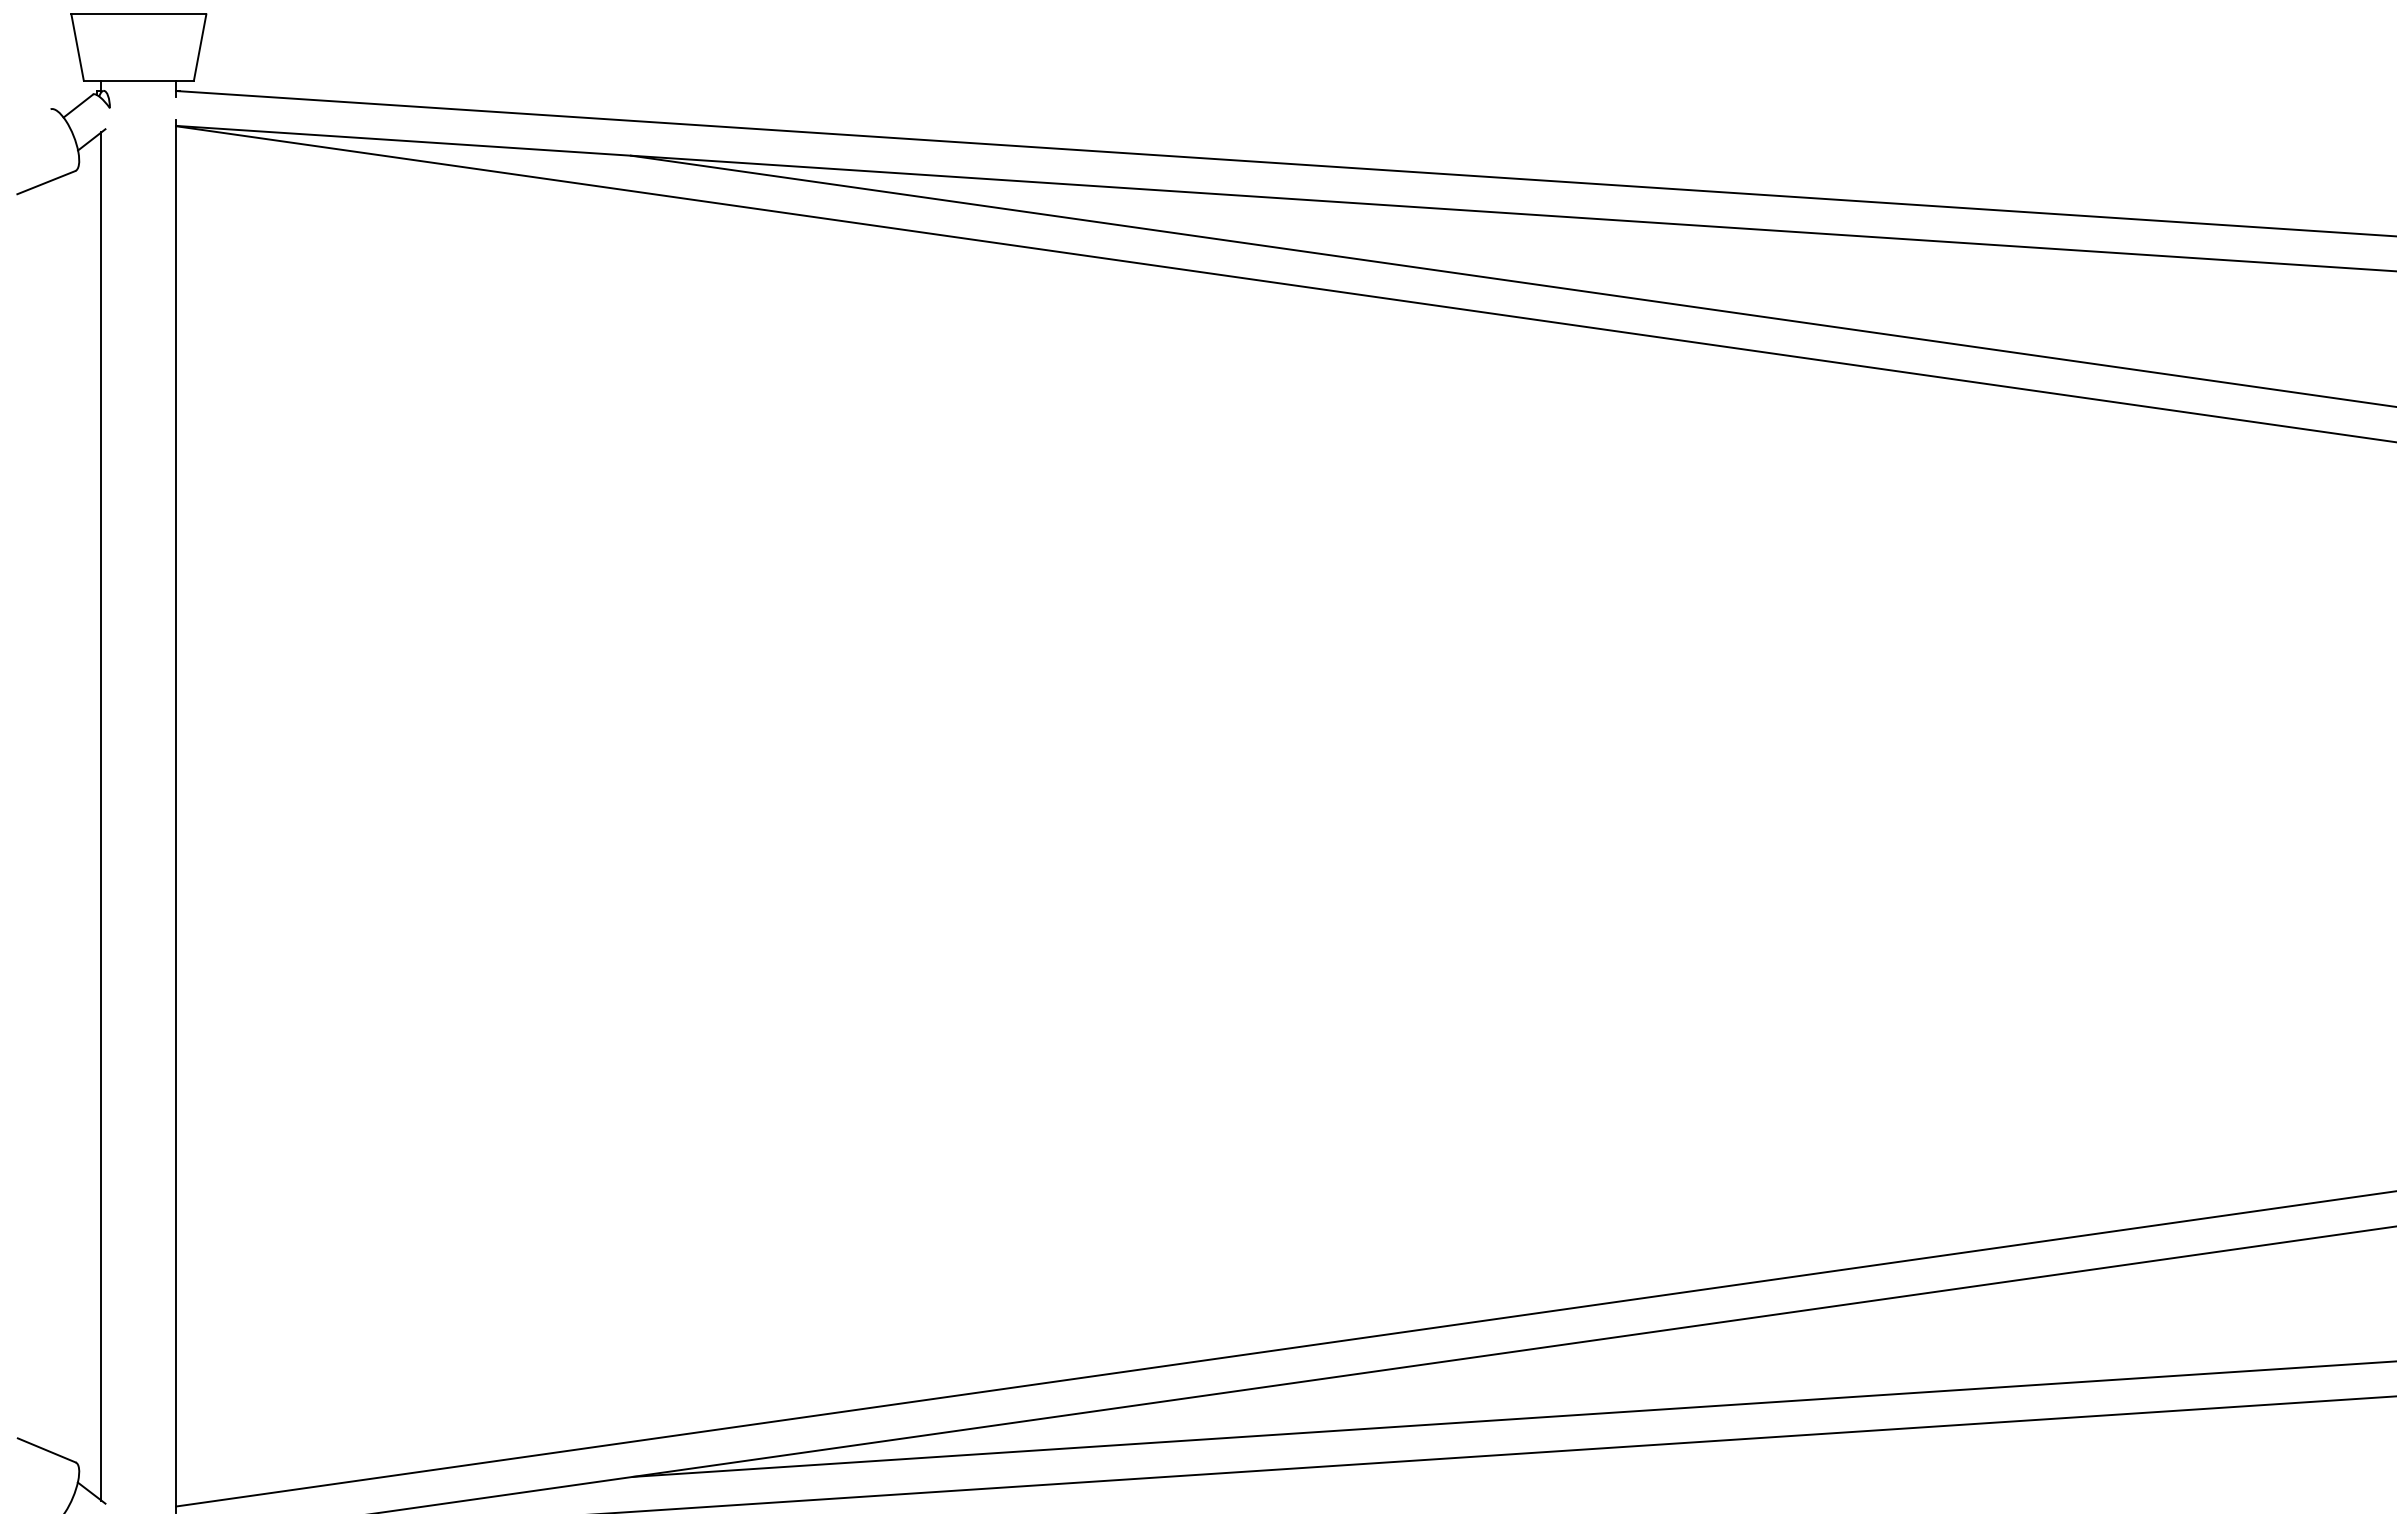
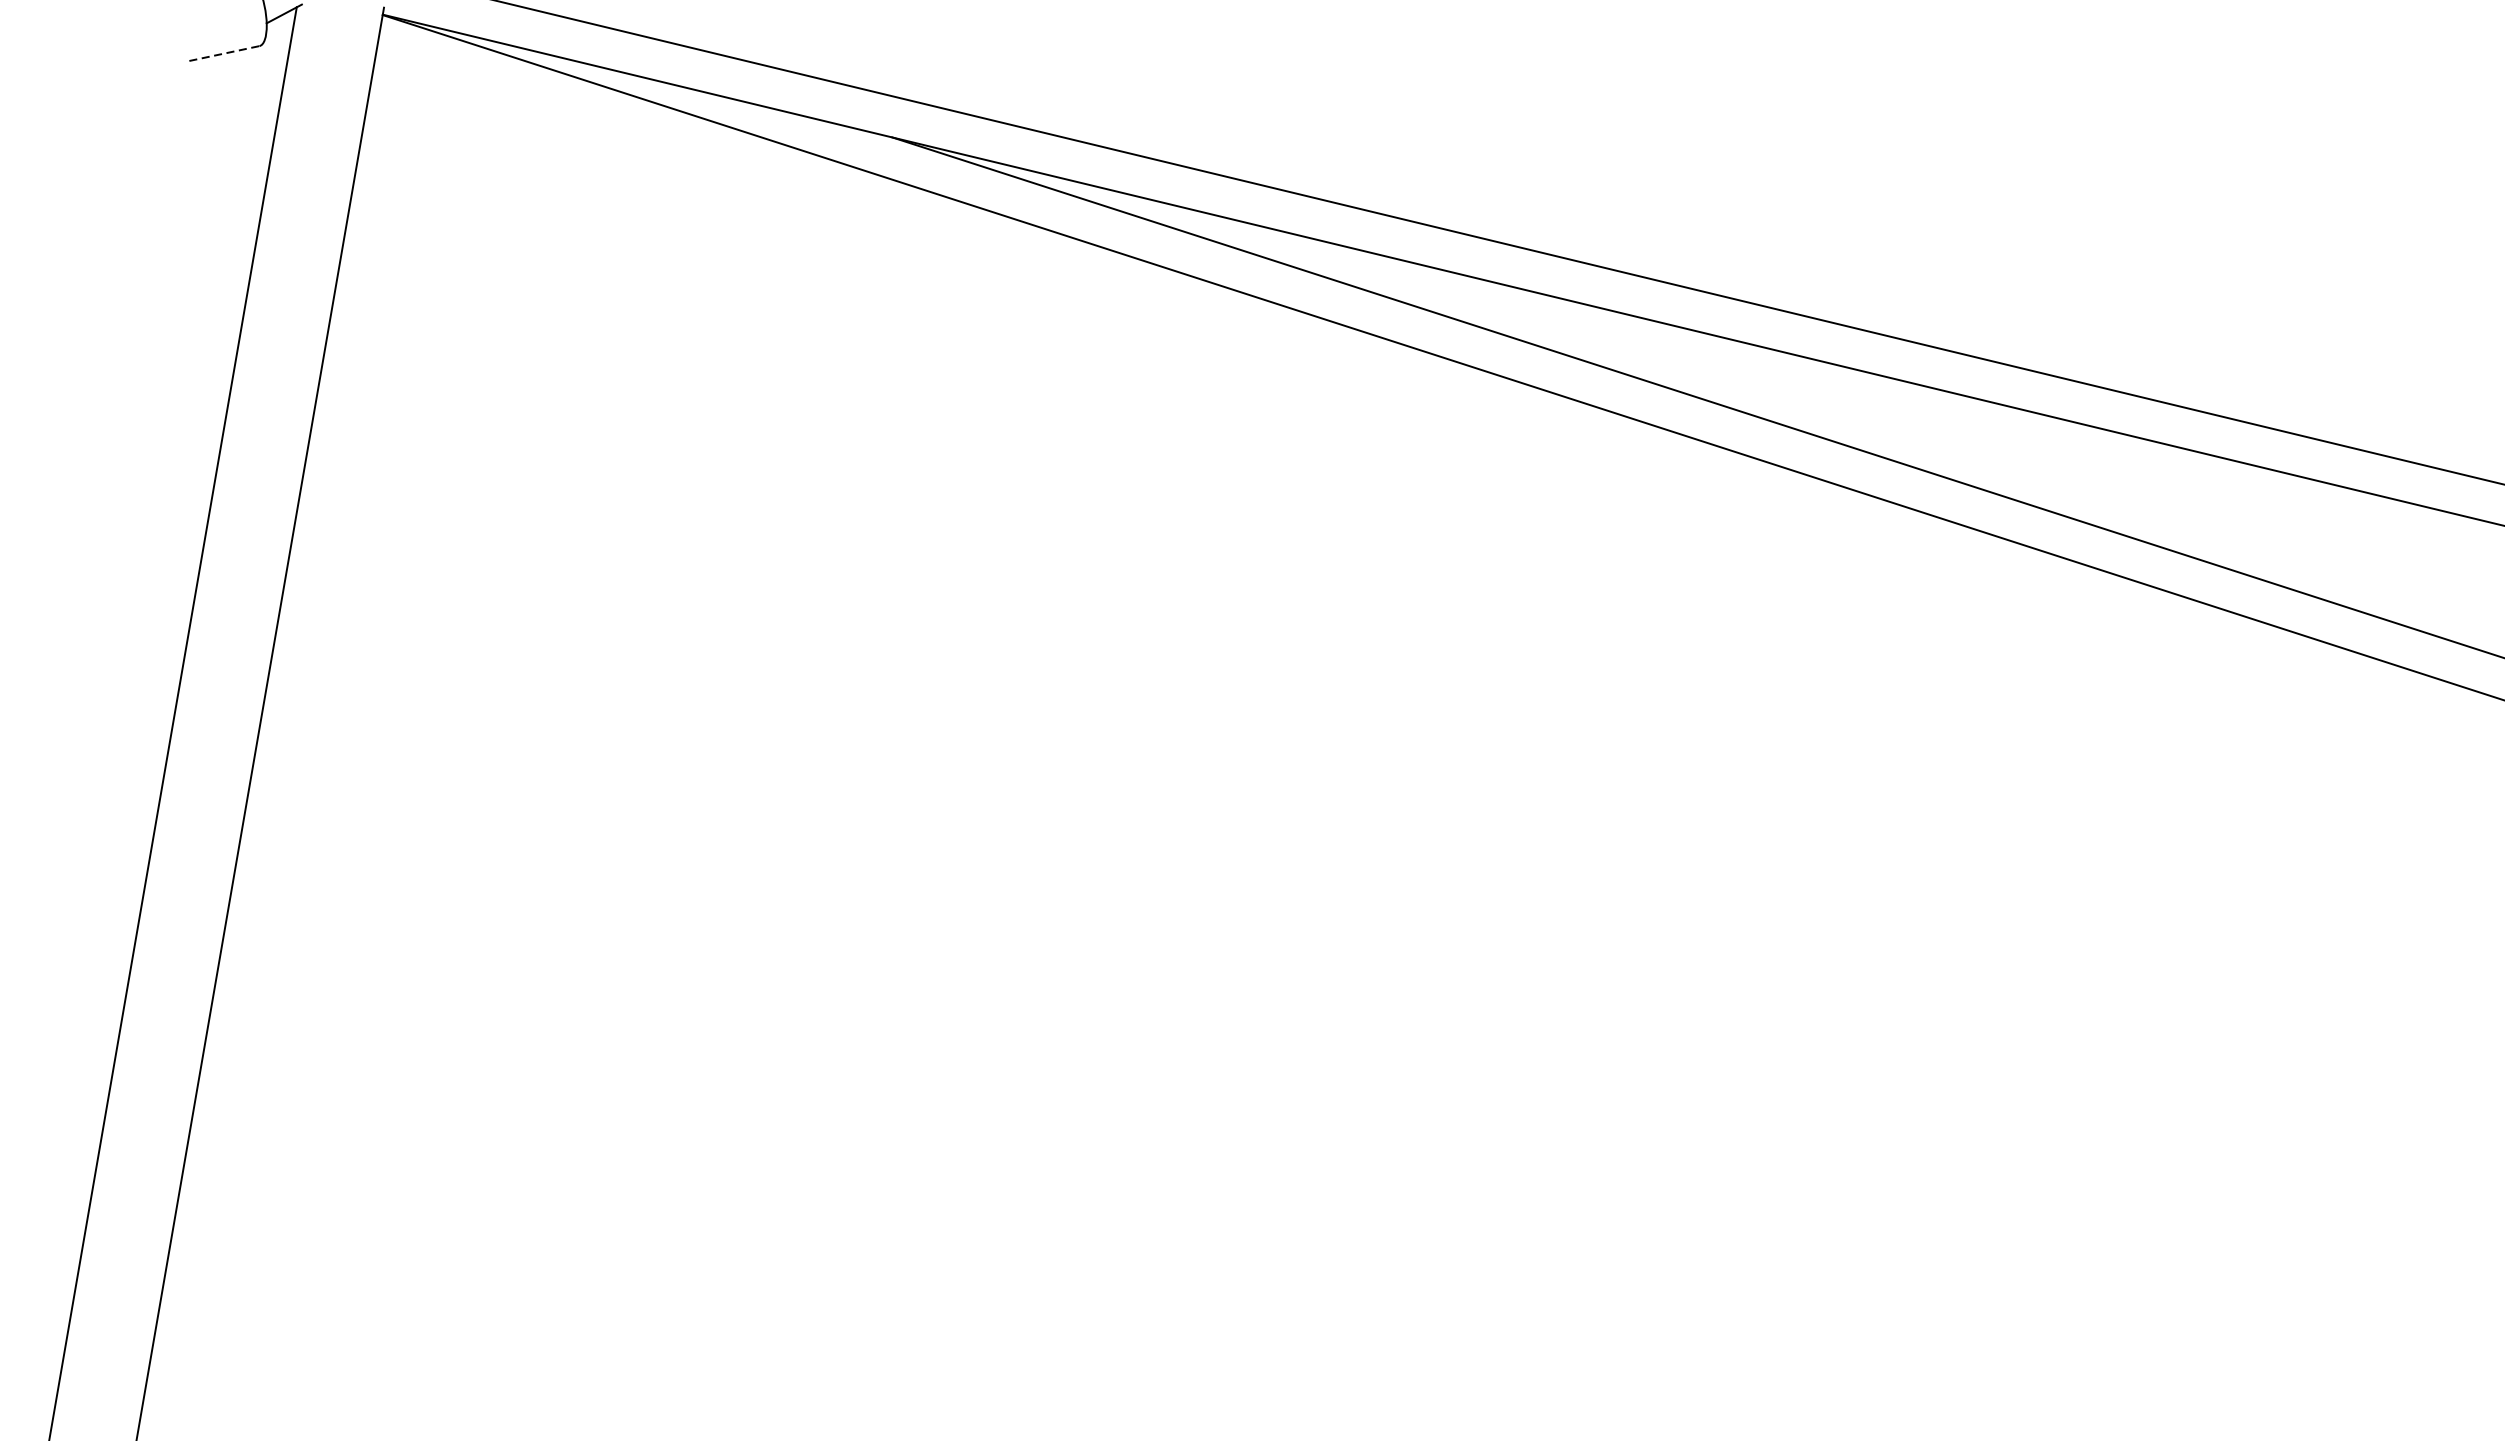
line: (46, 182) -> (224, 53), solid -> dashed

